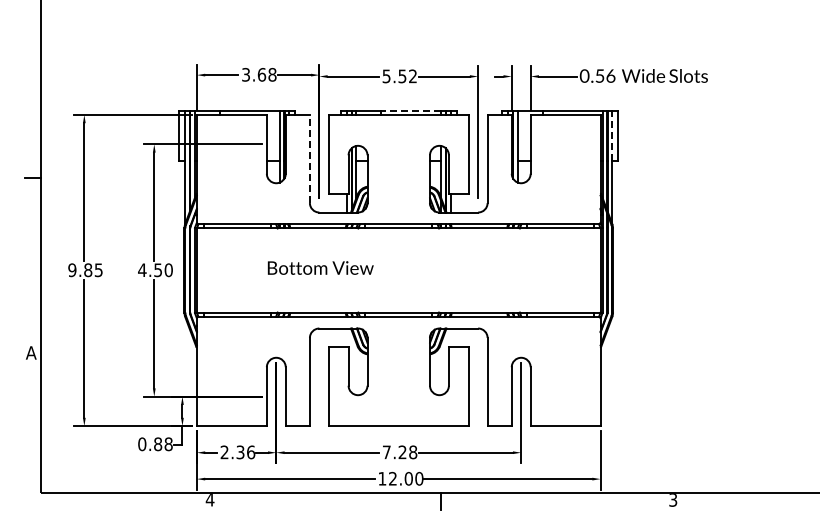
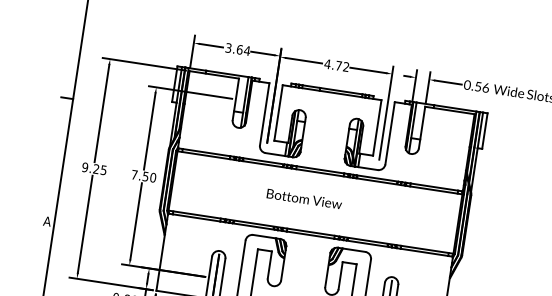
text: (272, 74) -> (247, 50), 3.68 -> 3.64
text: (394, 76) -> (333, 65), 5.52 -> 4.72
line: (411, 110) -> (341, 90), dashed -> solid
line: (612, 135) -> (480, 130), dashed -> solid
line: (309, 158) -> (264, 113), dashed -> solid
text: (320, 267) -> (304, 198), moved
text: (142, 269) -> (134, 174), 4.50 -> 7.50
text: (88, 270) -> (96, 169), 9.85 -> 9.25

